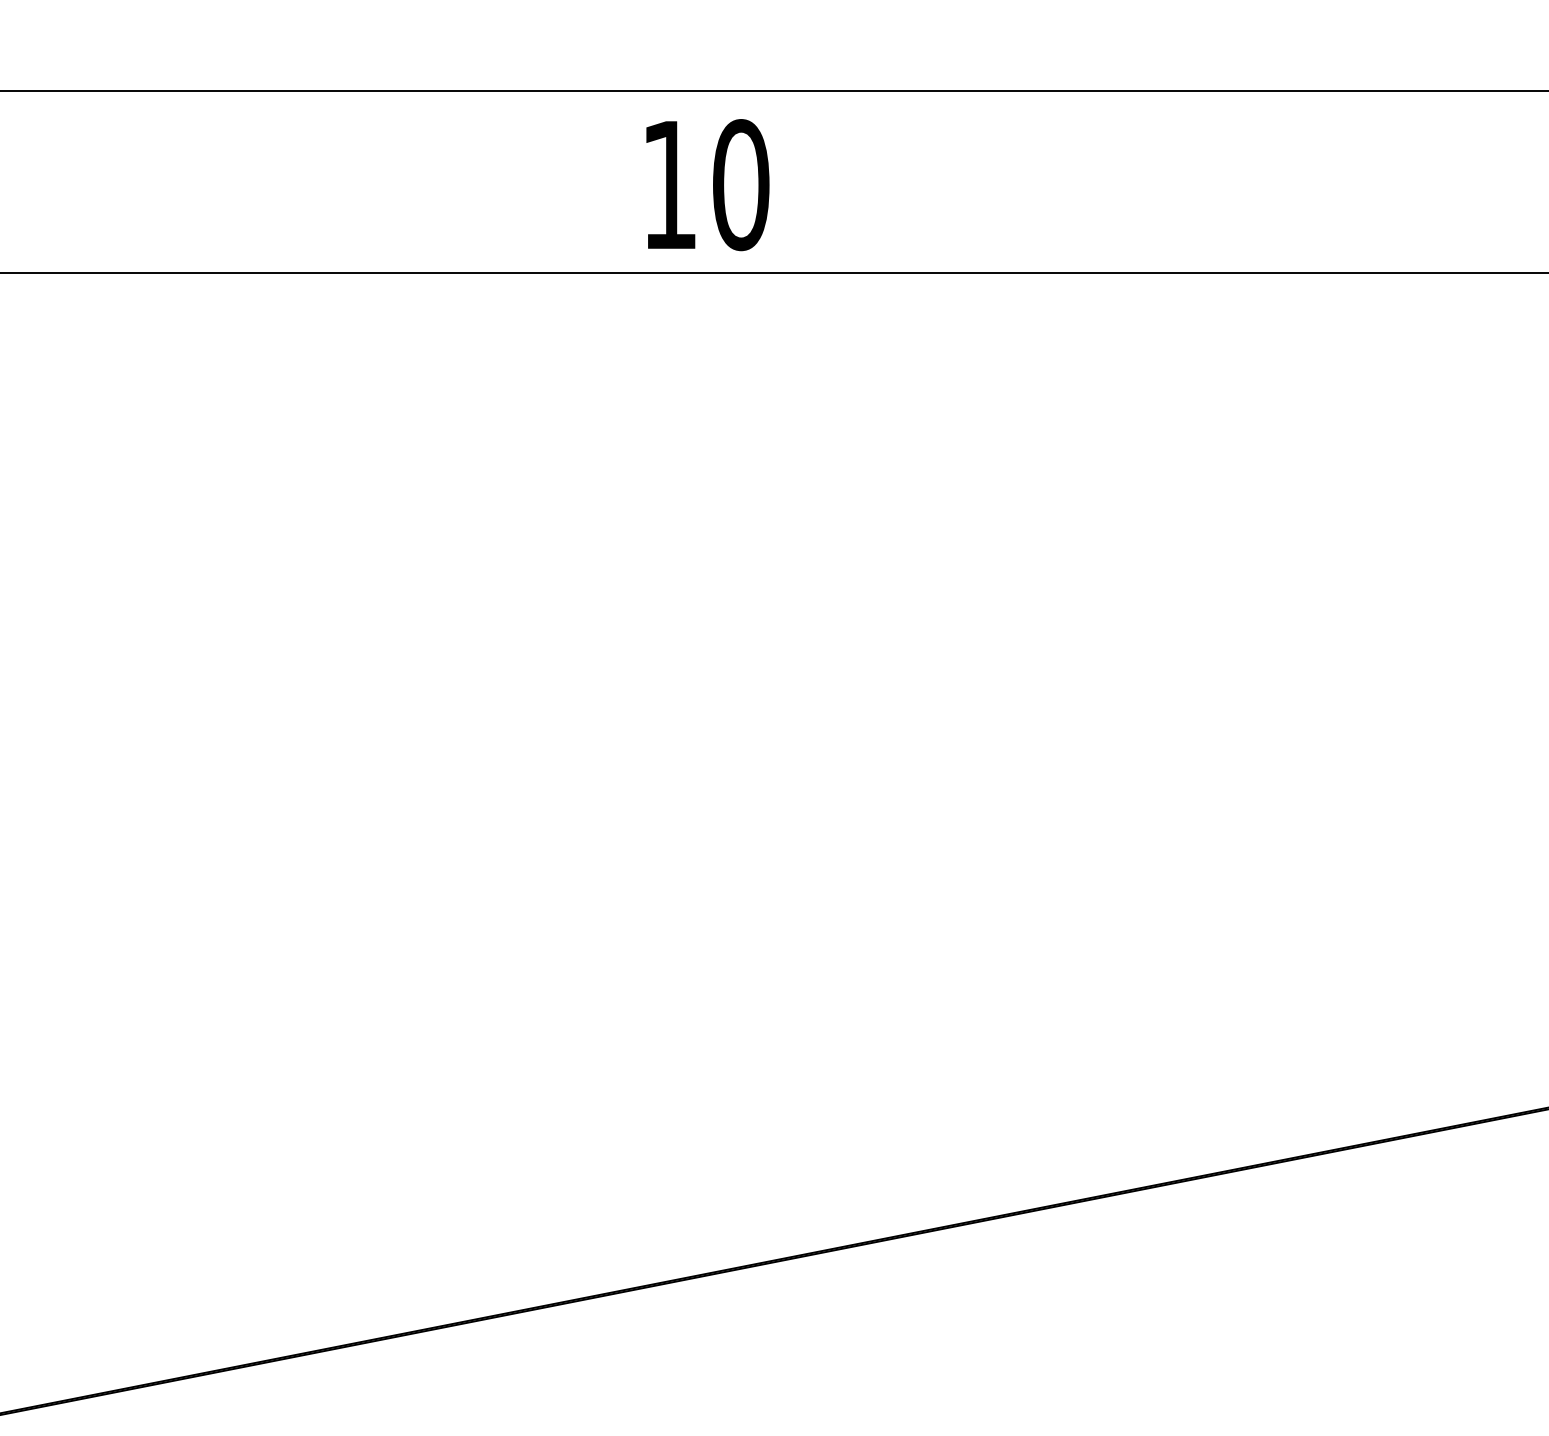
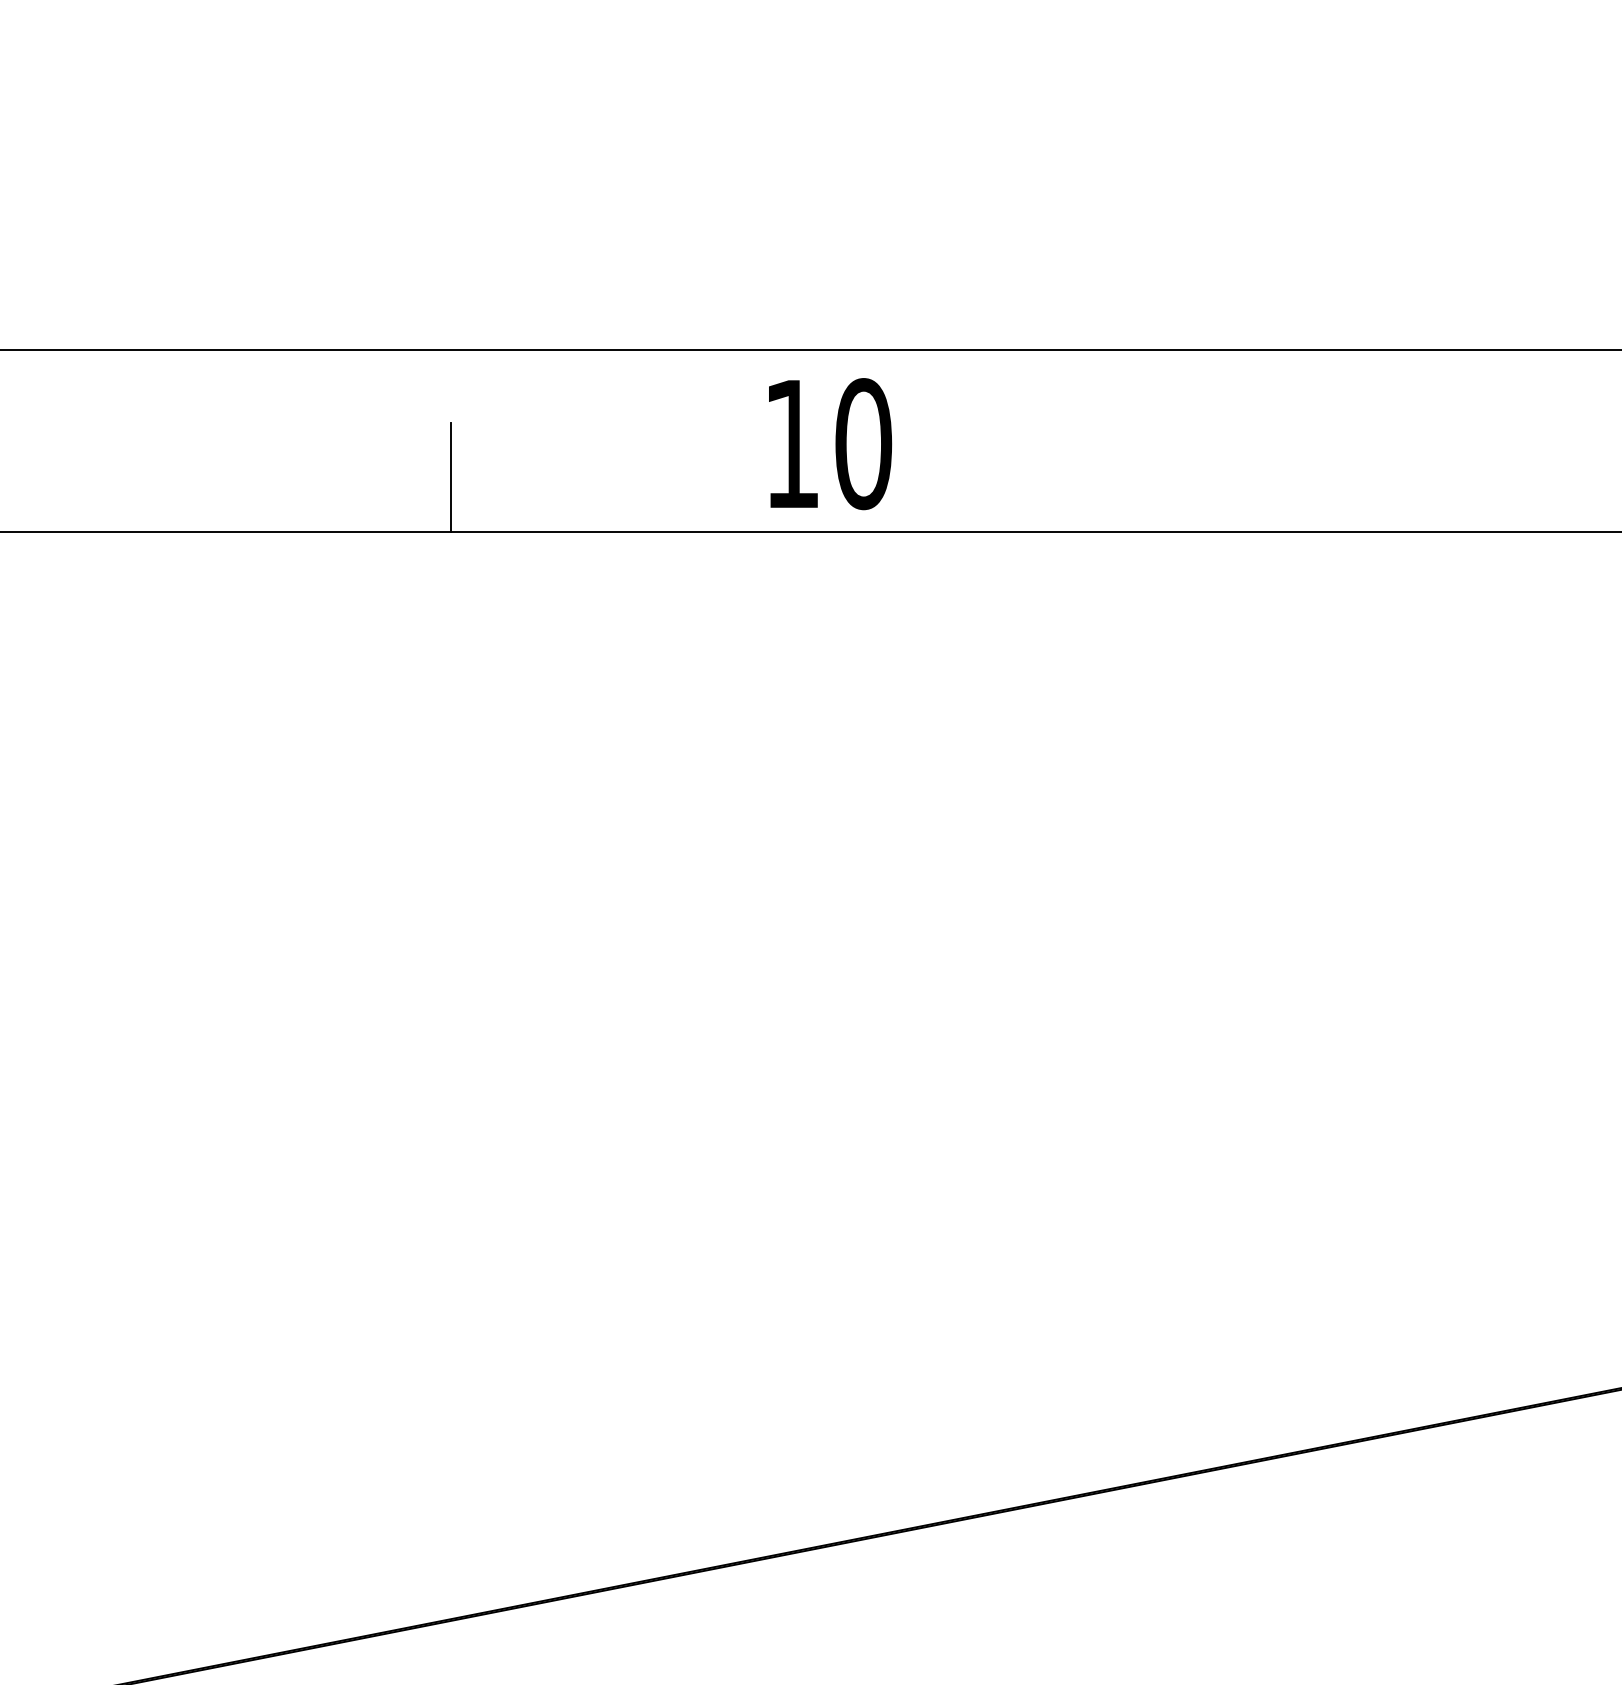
text: (707, 185) -> (830, 444), moved
line: (269, 218) -> (451, 477), added

